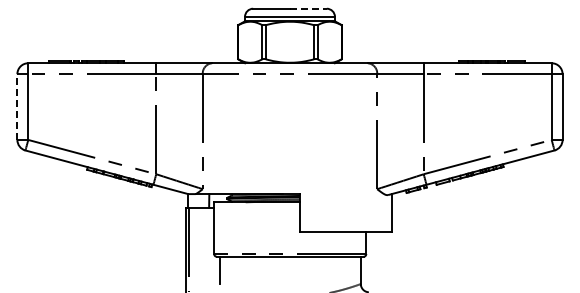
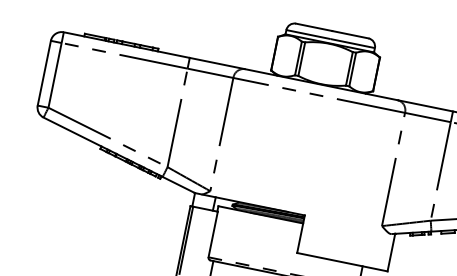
line: (308, 8) -> (350, 34), dashed -> solid
line: (17, 107) -> (44, 73), dashed -> solid

